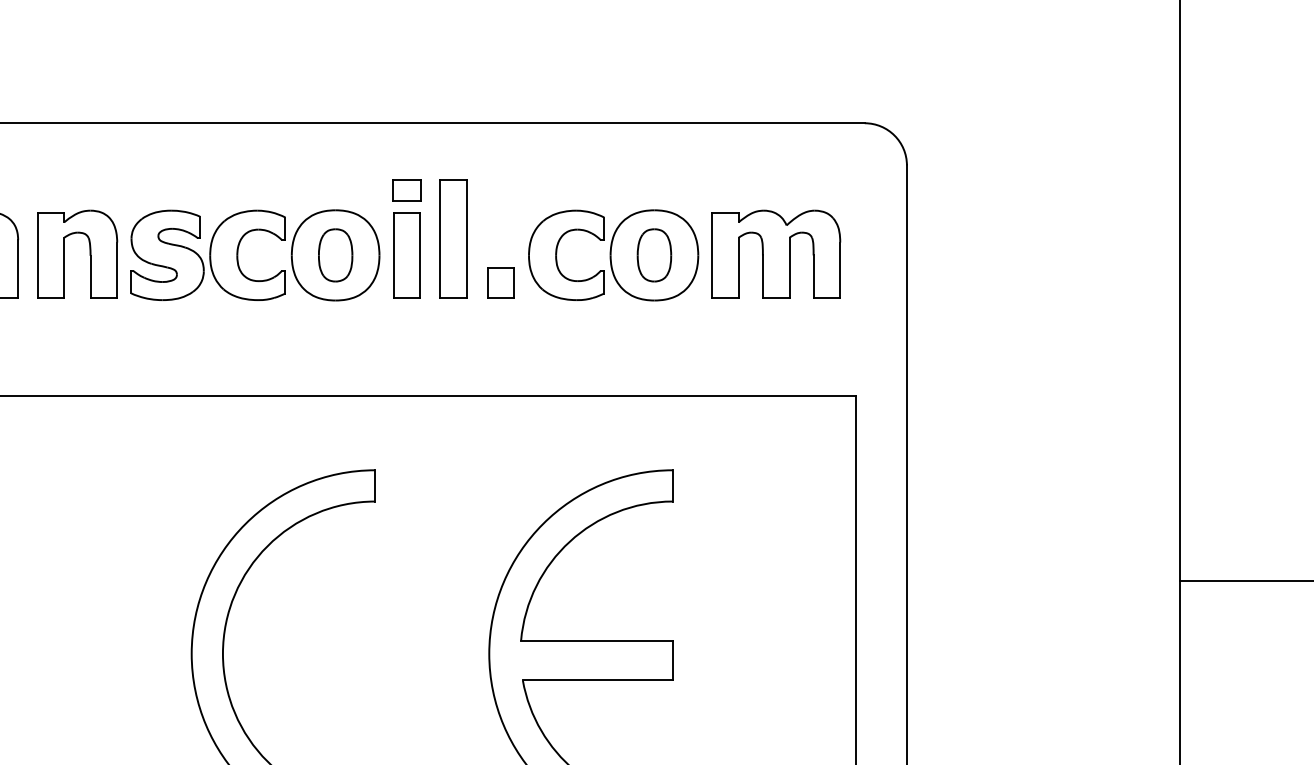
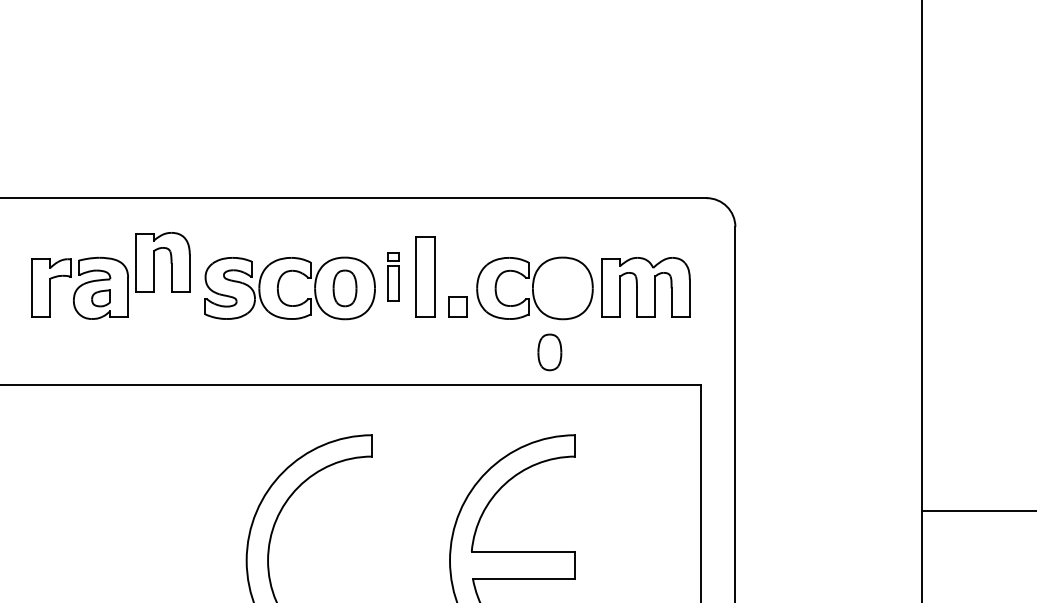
part: (406, 237) -> (393, 276), size x0.6
part: (65, 254) -> (154, 262), moved
part: (653, 255) -> (549, 352), moved

